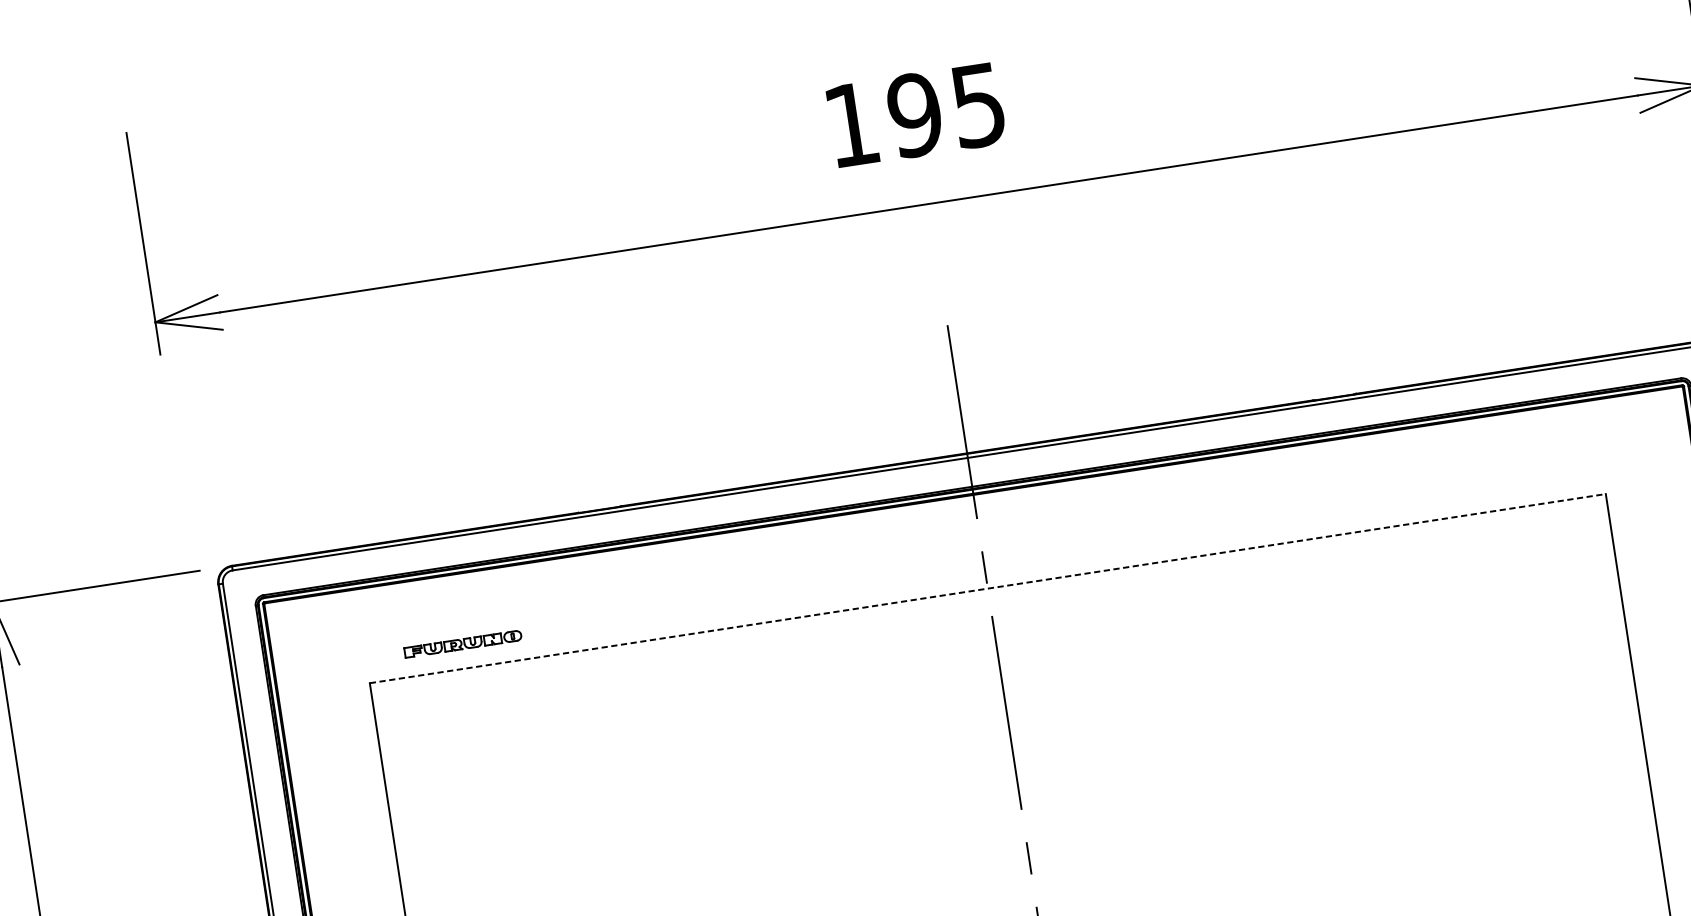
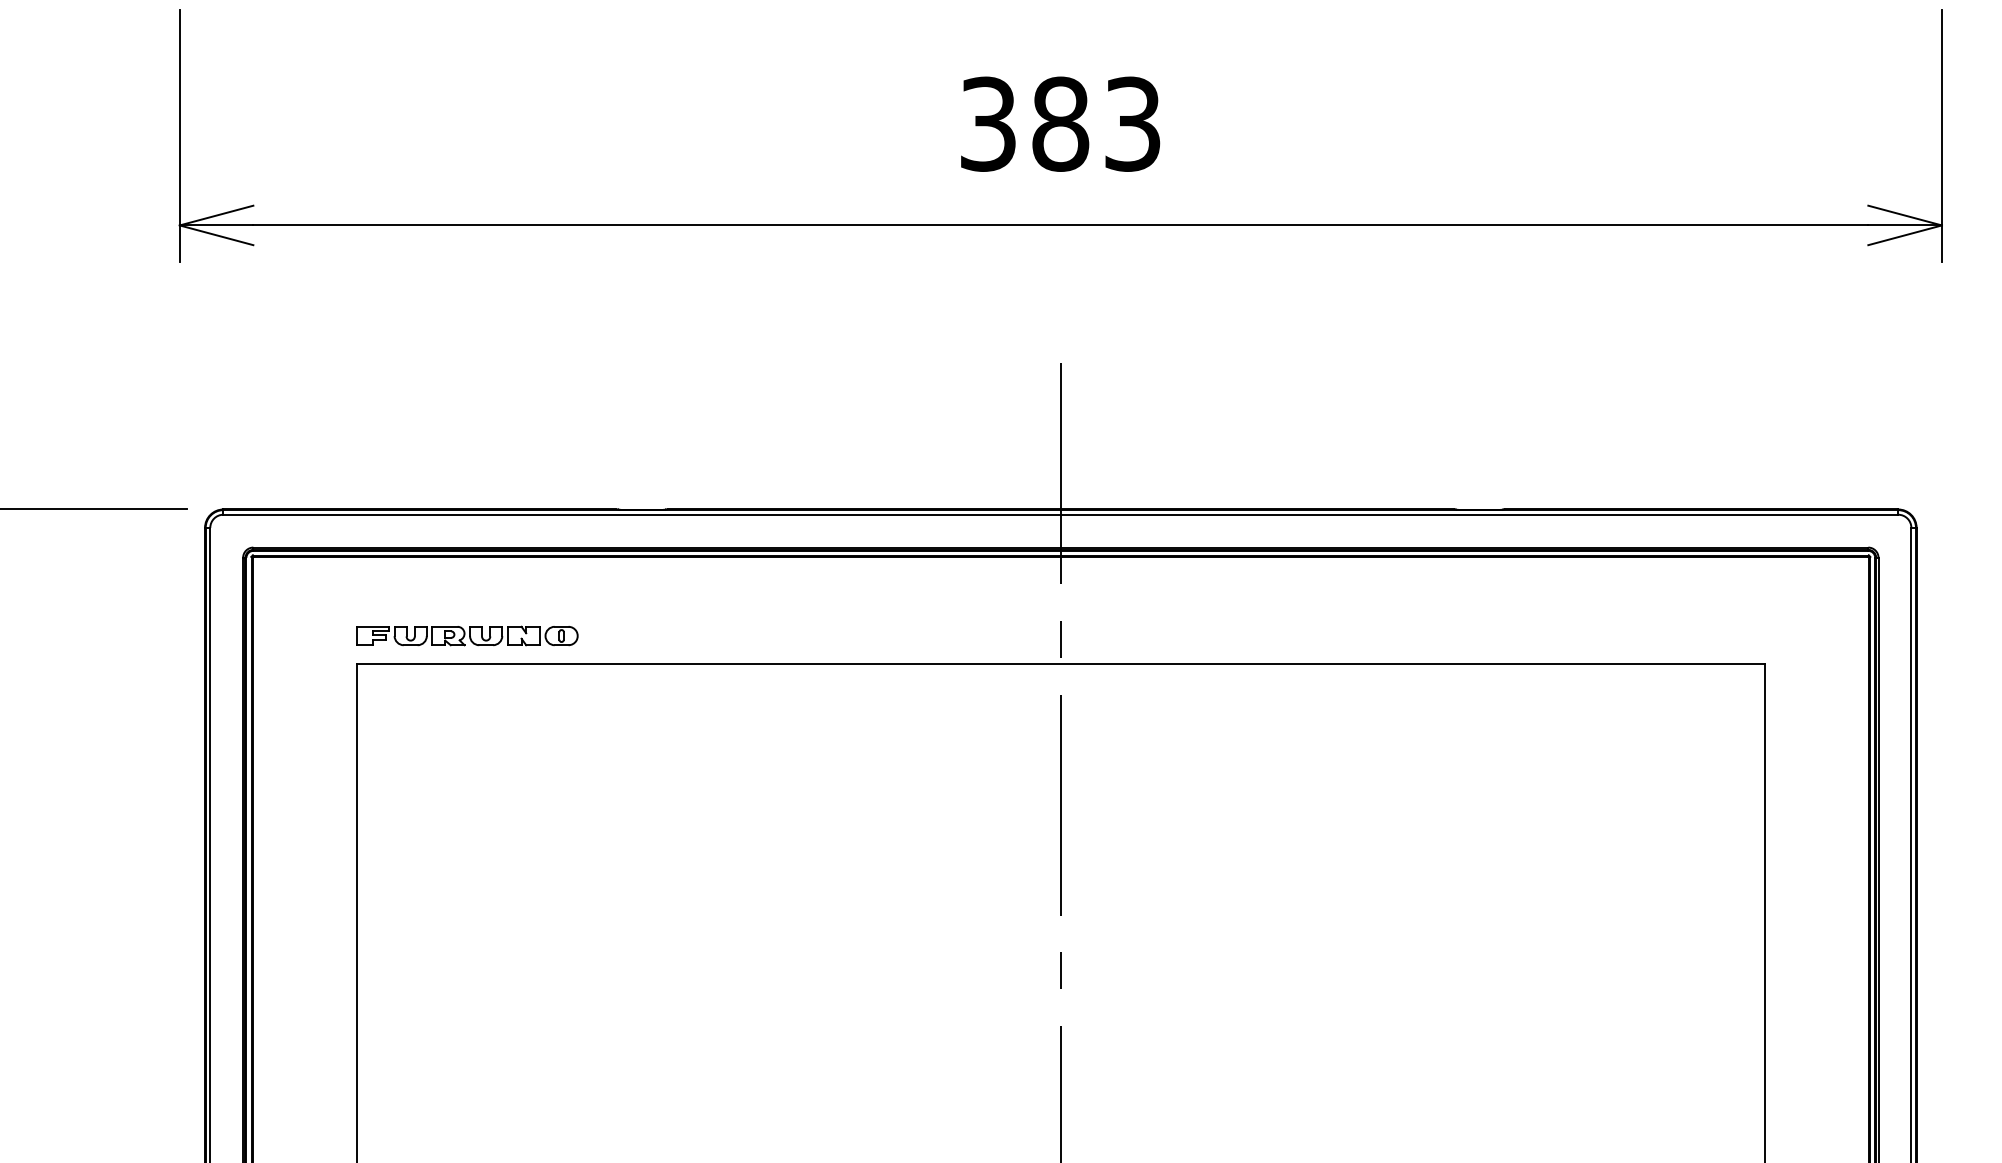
text: (914, 114) -> (1060, 123), 195 -> 383
line: (987, 588) -> (1060, 663), dashed -> solid
part: (463, 643) -> (467, 635), size x1.67

